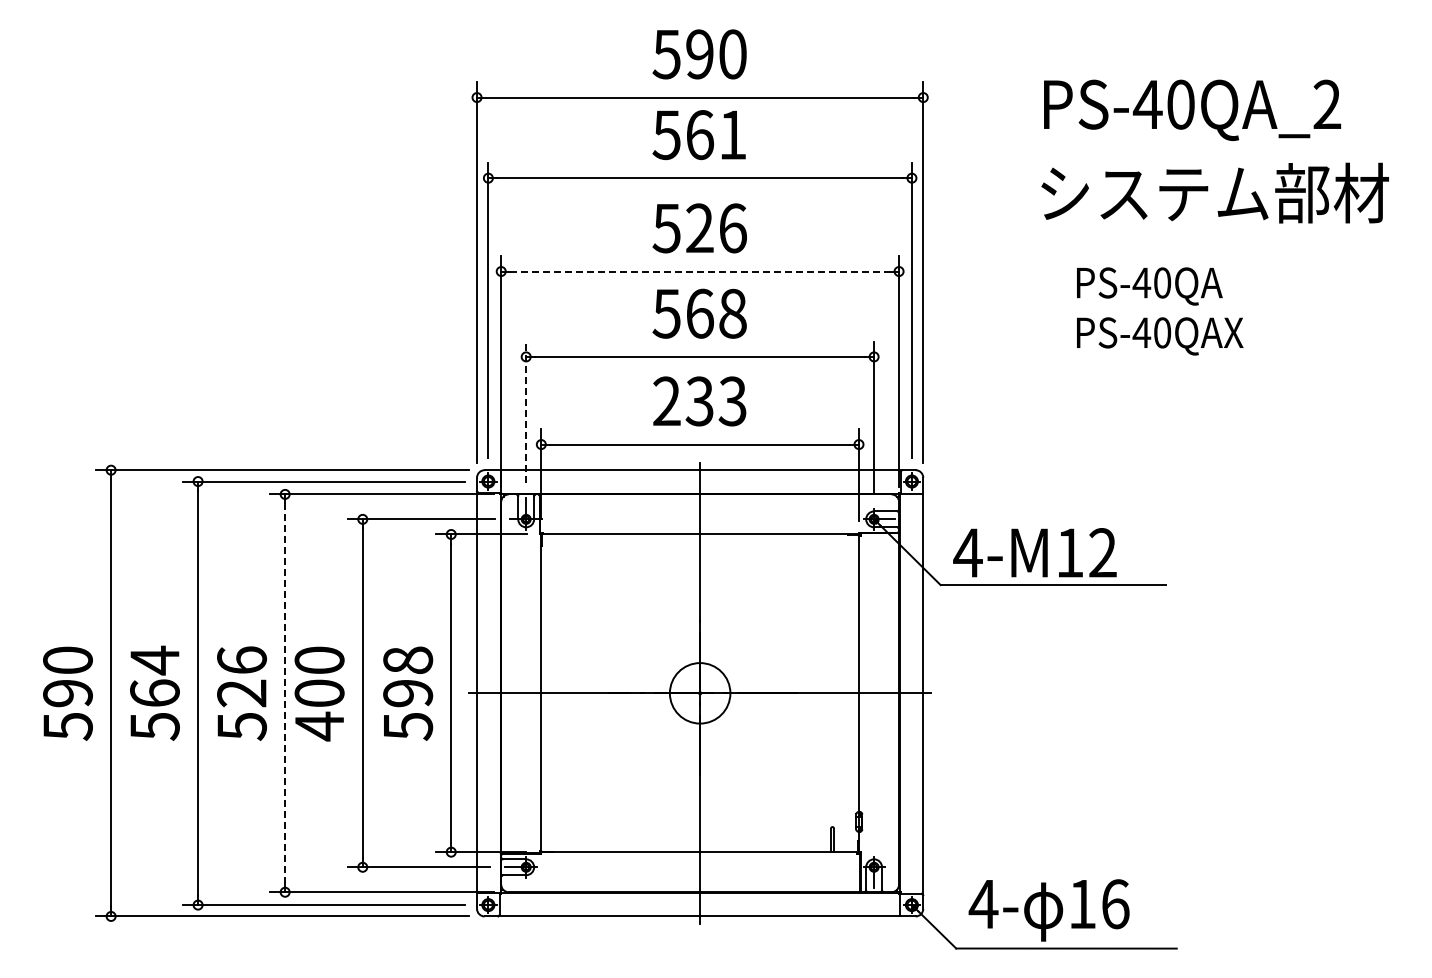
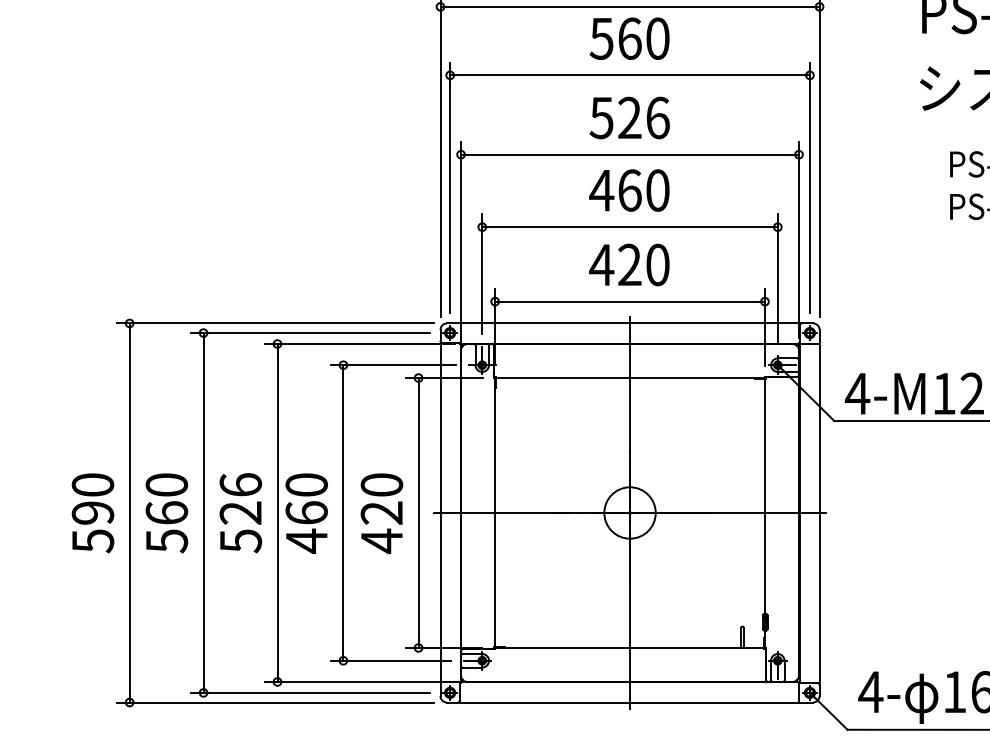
text: (732, 135) -> (657, 39), 561 -> 560
line: (700, 271) -> (630, 154), dashed -> solid
text: (698, 313) -> (628, 190), 568 -> 460
text: (698, 401) -> (628, 265), 233 -> 420
line: (526, 412) -> (482, 274), dashed -> solid
text: (154, 660) -> (166, 485), 564 -> 560
text: (319, 692) -> (306, 512), 400 -> 460
line: (285, 693) -> (277, 513), dashed -> solid
text: (408, 693) -> (382, 513), 598 -> 420

